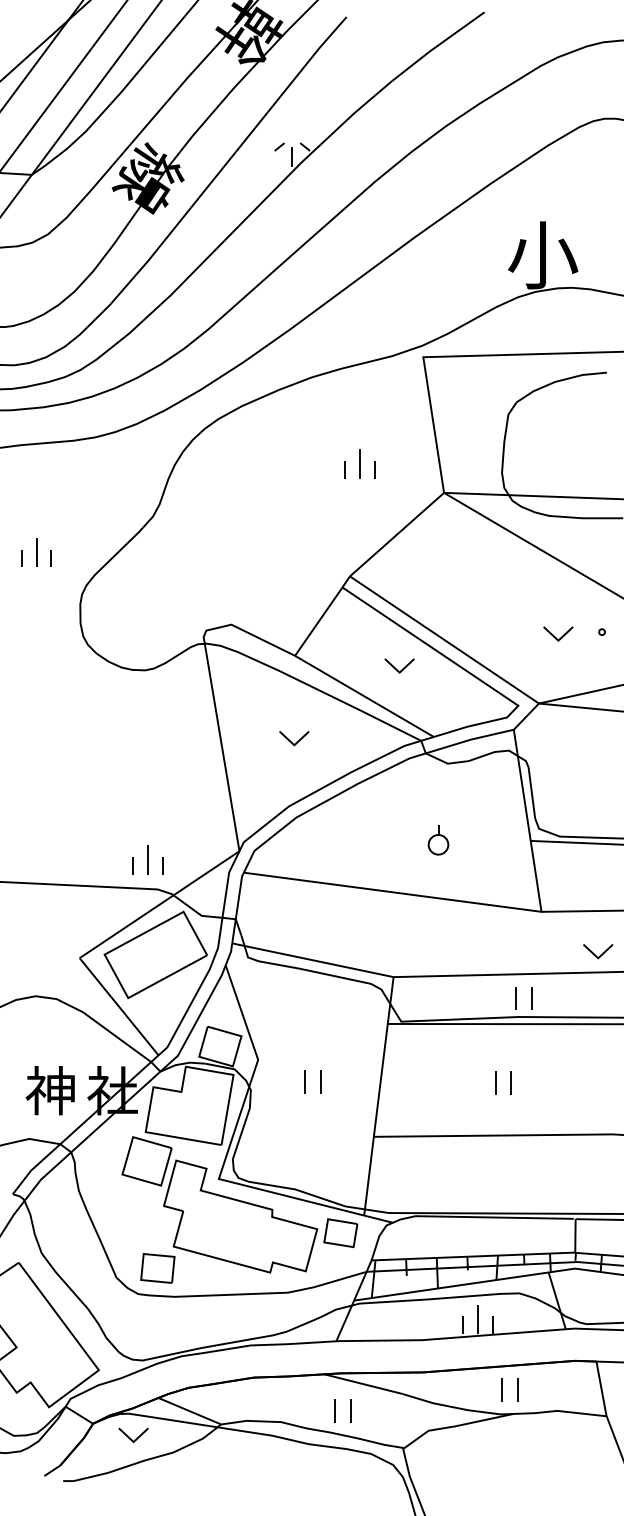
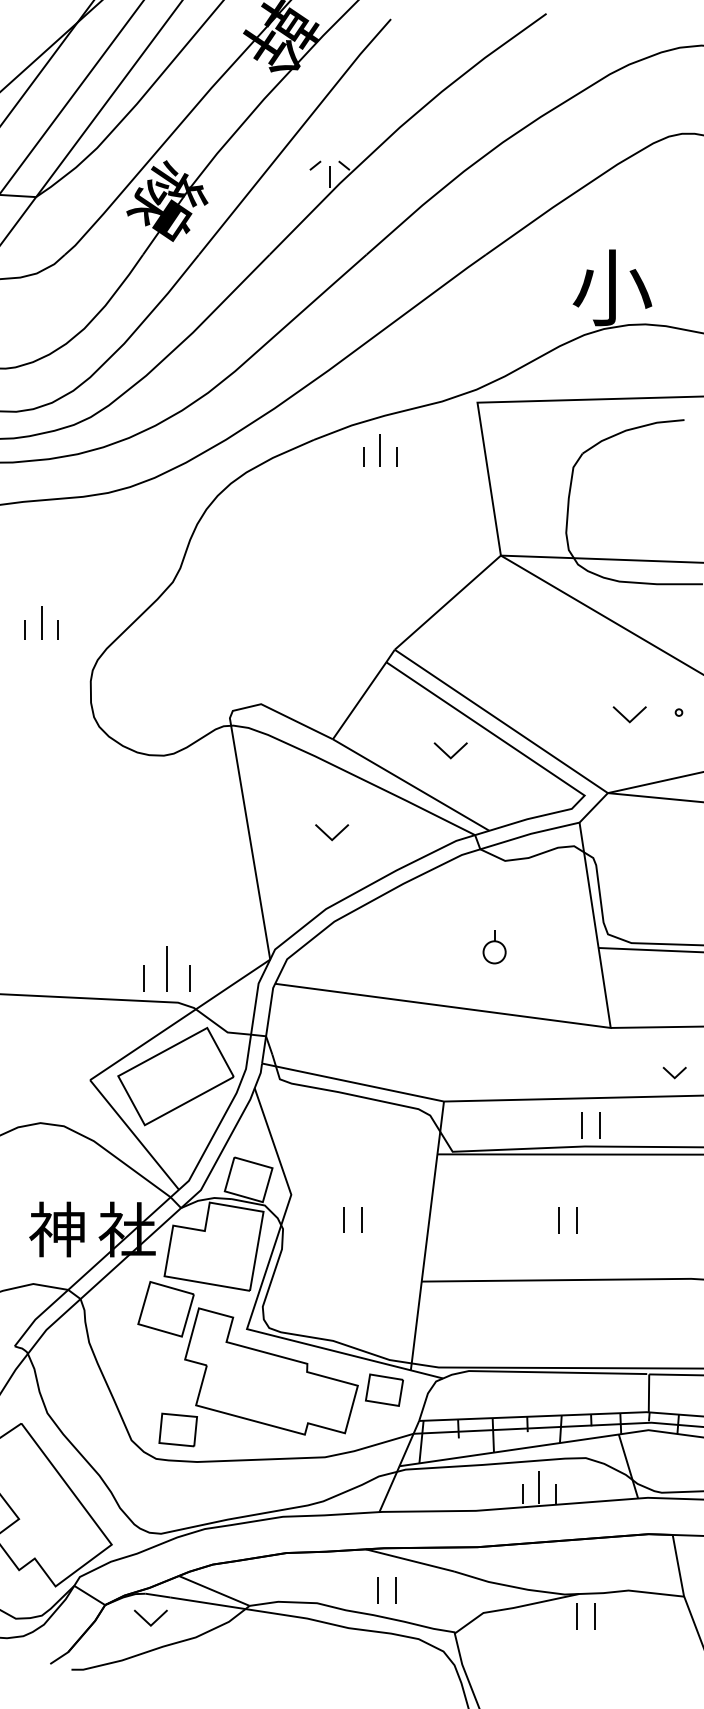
part: (359, 463) -> (379, 450), moved
part: (147, 859) -> (166, 968), size x1.4
part: (598, 951) -> (675, 1072), size x0.7
part: (502, 1389) -> (578, 1616), moved

